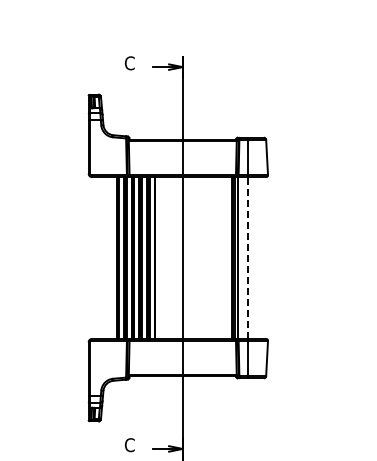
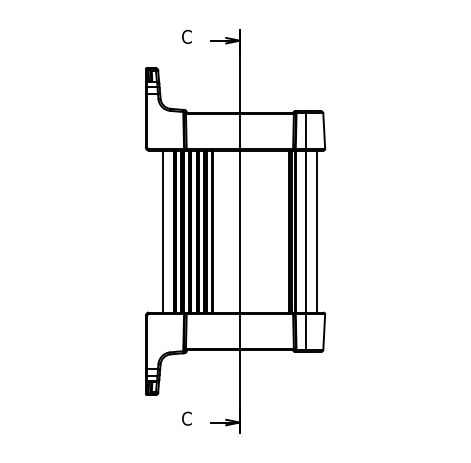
line: (106, 257) -> (163, 231), added
line: (248, 257) -> (305, 231), dashed -> solid
line: (259, 257) -> (316, 231), added

